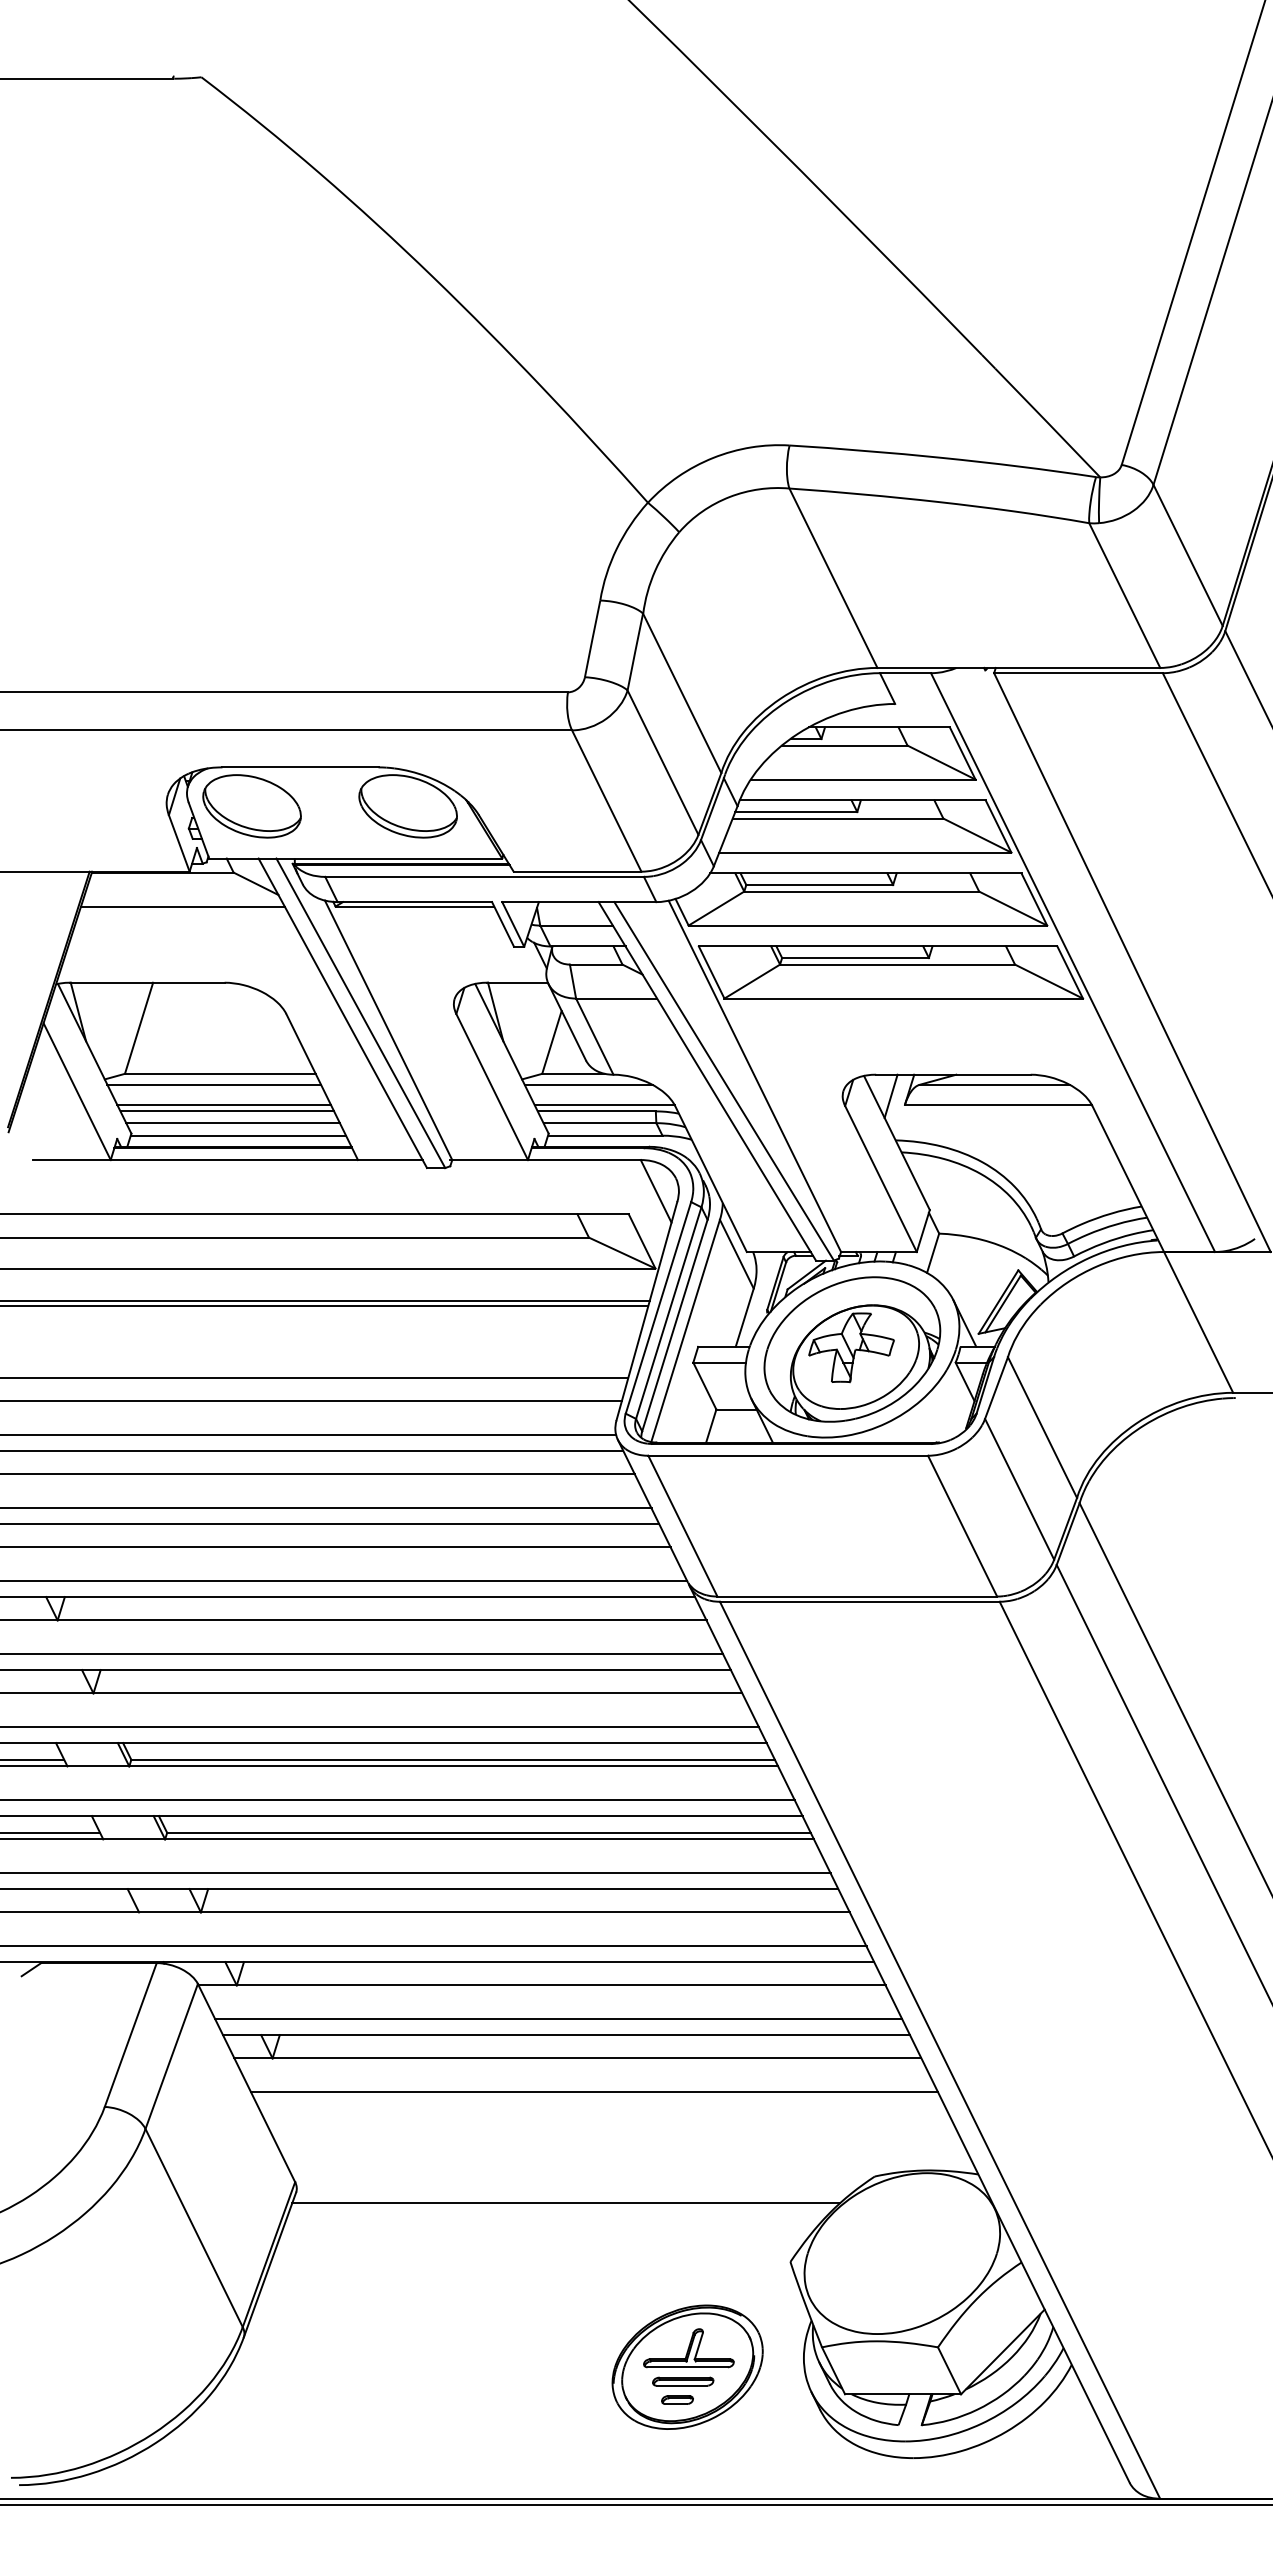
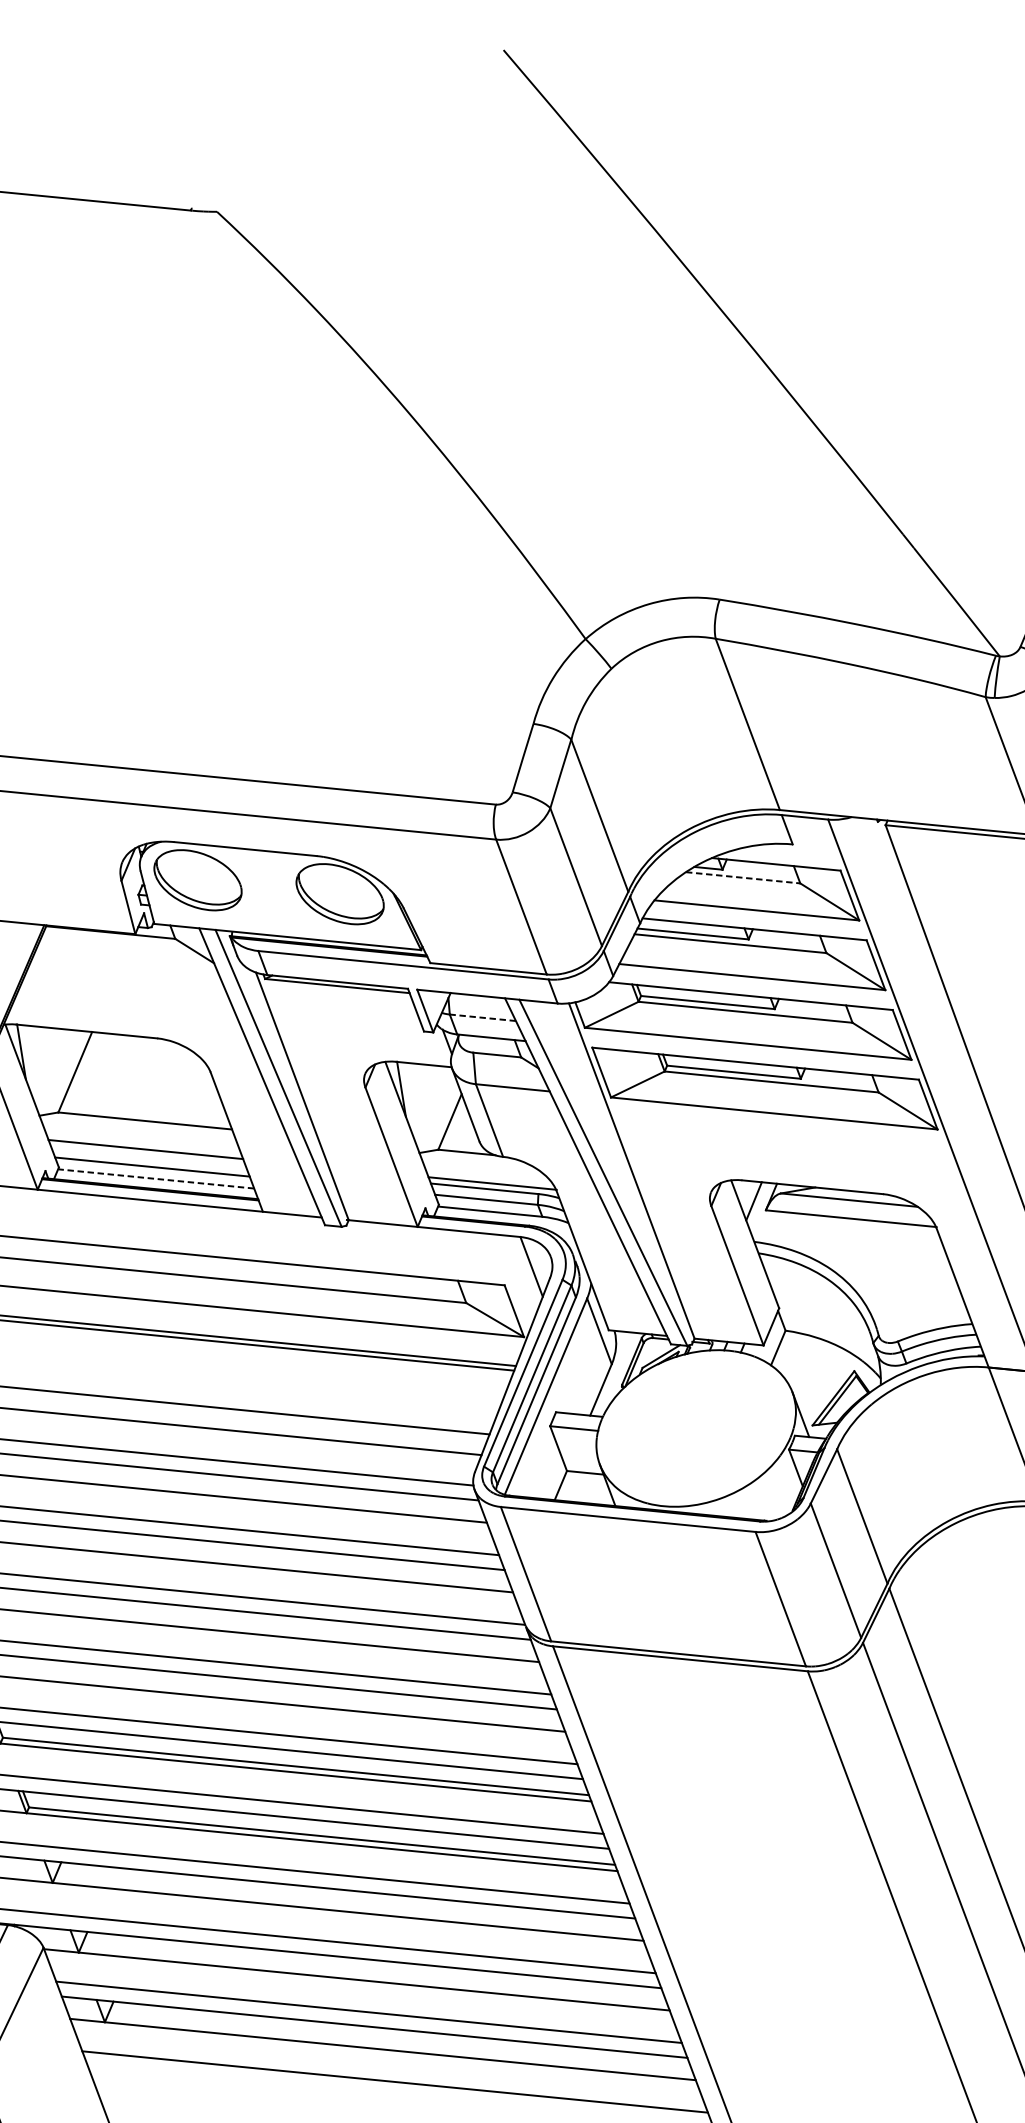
line: (844, 745) -> (742, 877), solid -> dashed
line: (182, 906) -> (125, 965), removed
line: (576, 925) -> (482, 1017), solid -> dashed
line: (214, 1084) -> (138, 1130), removed
line: (588, 1084) -> (479, 1163), removed
line: (227, 1111) -> (148, 1155), removed
line: (238, 1135) -> (156, 1178), solid -> dashed
part: (852, 1349) -> (696, 1428), removed

